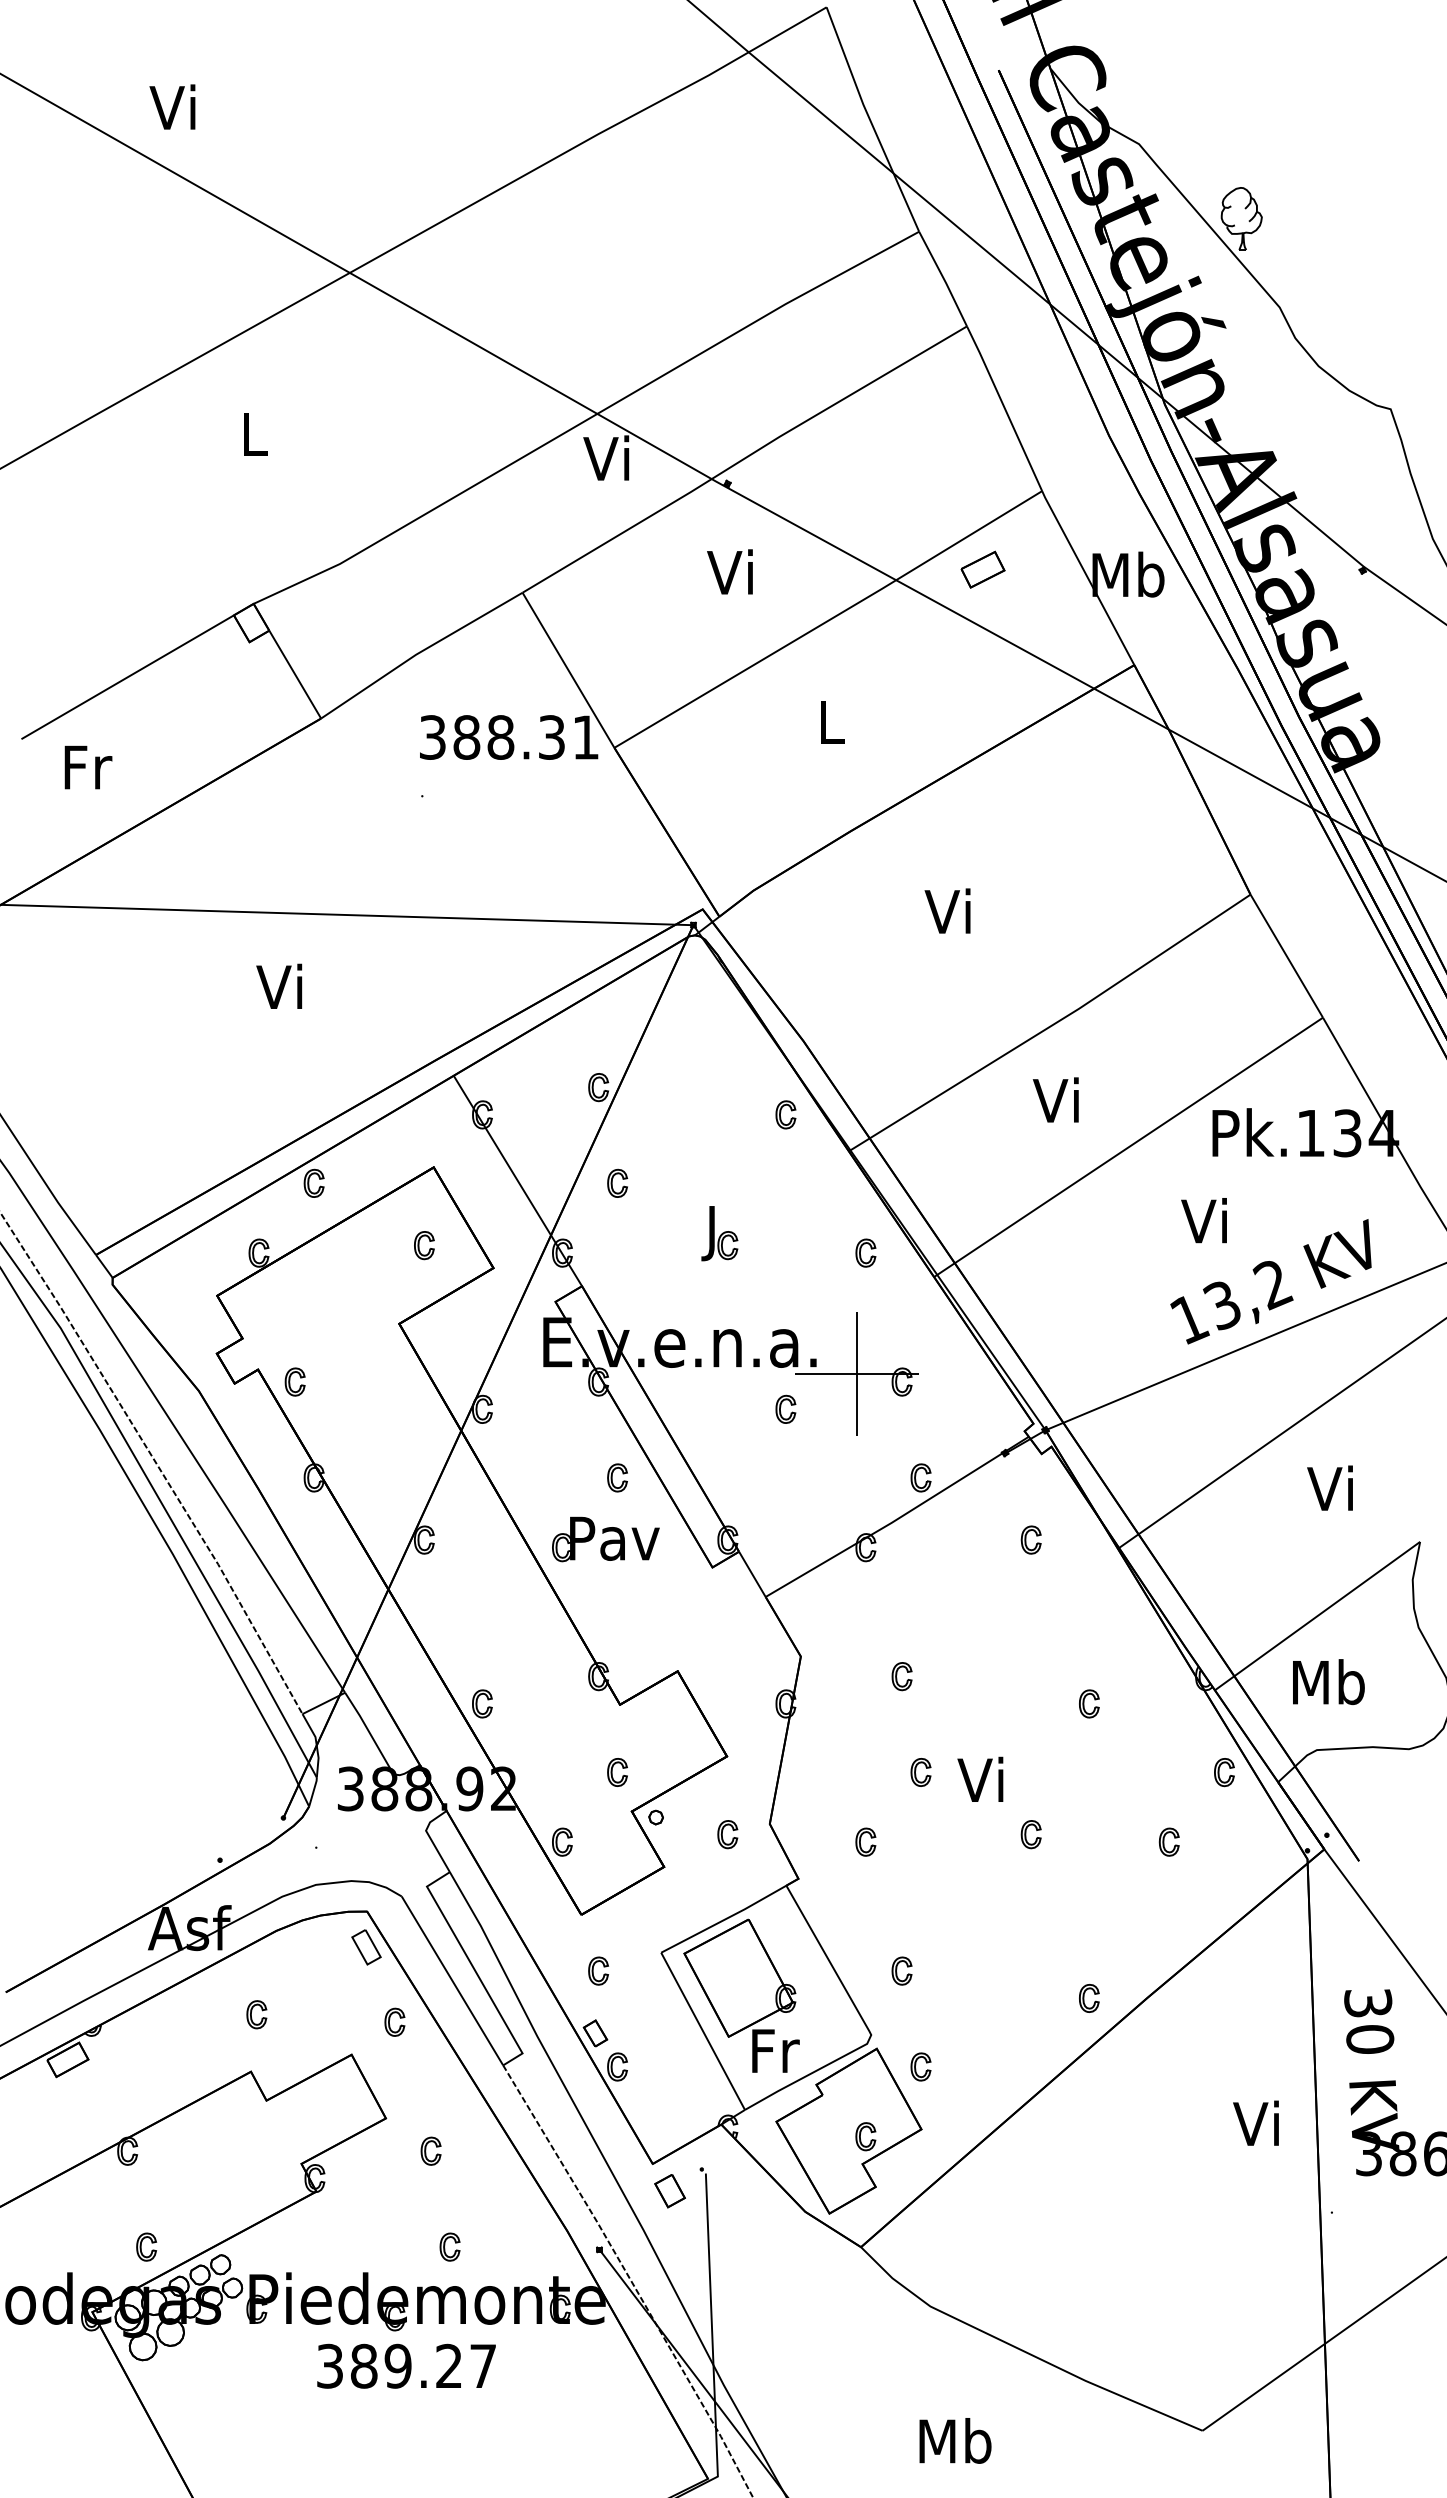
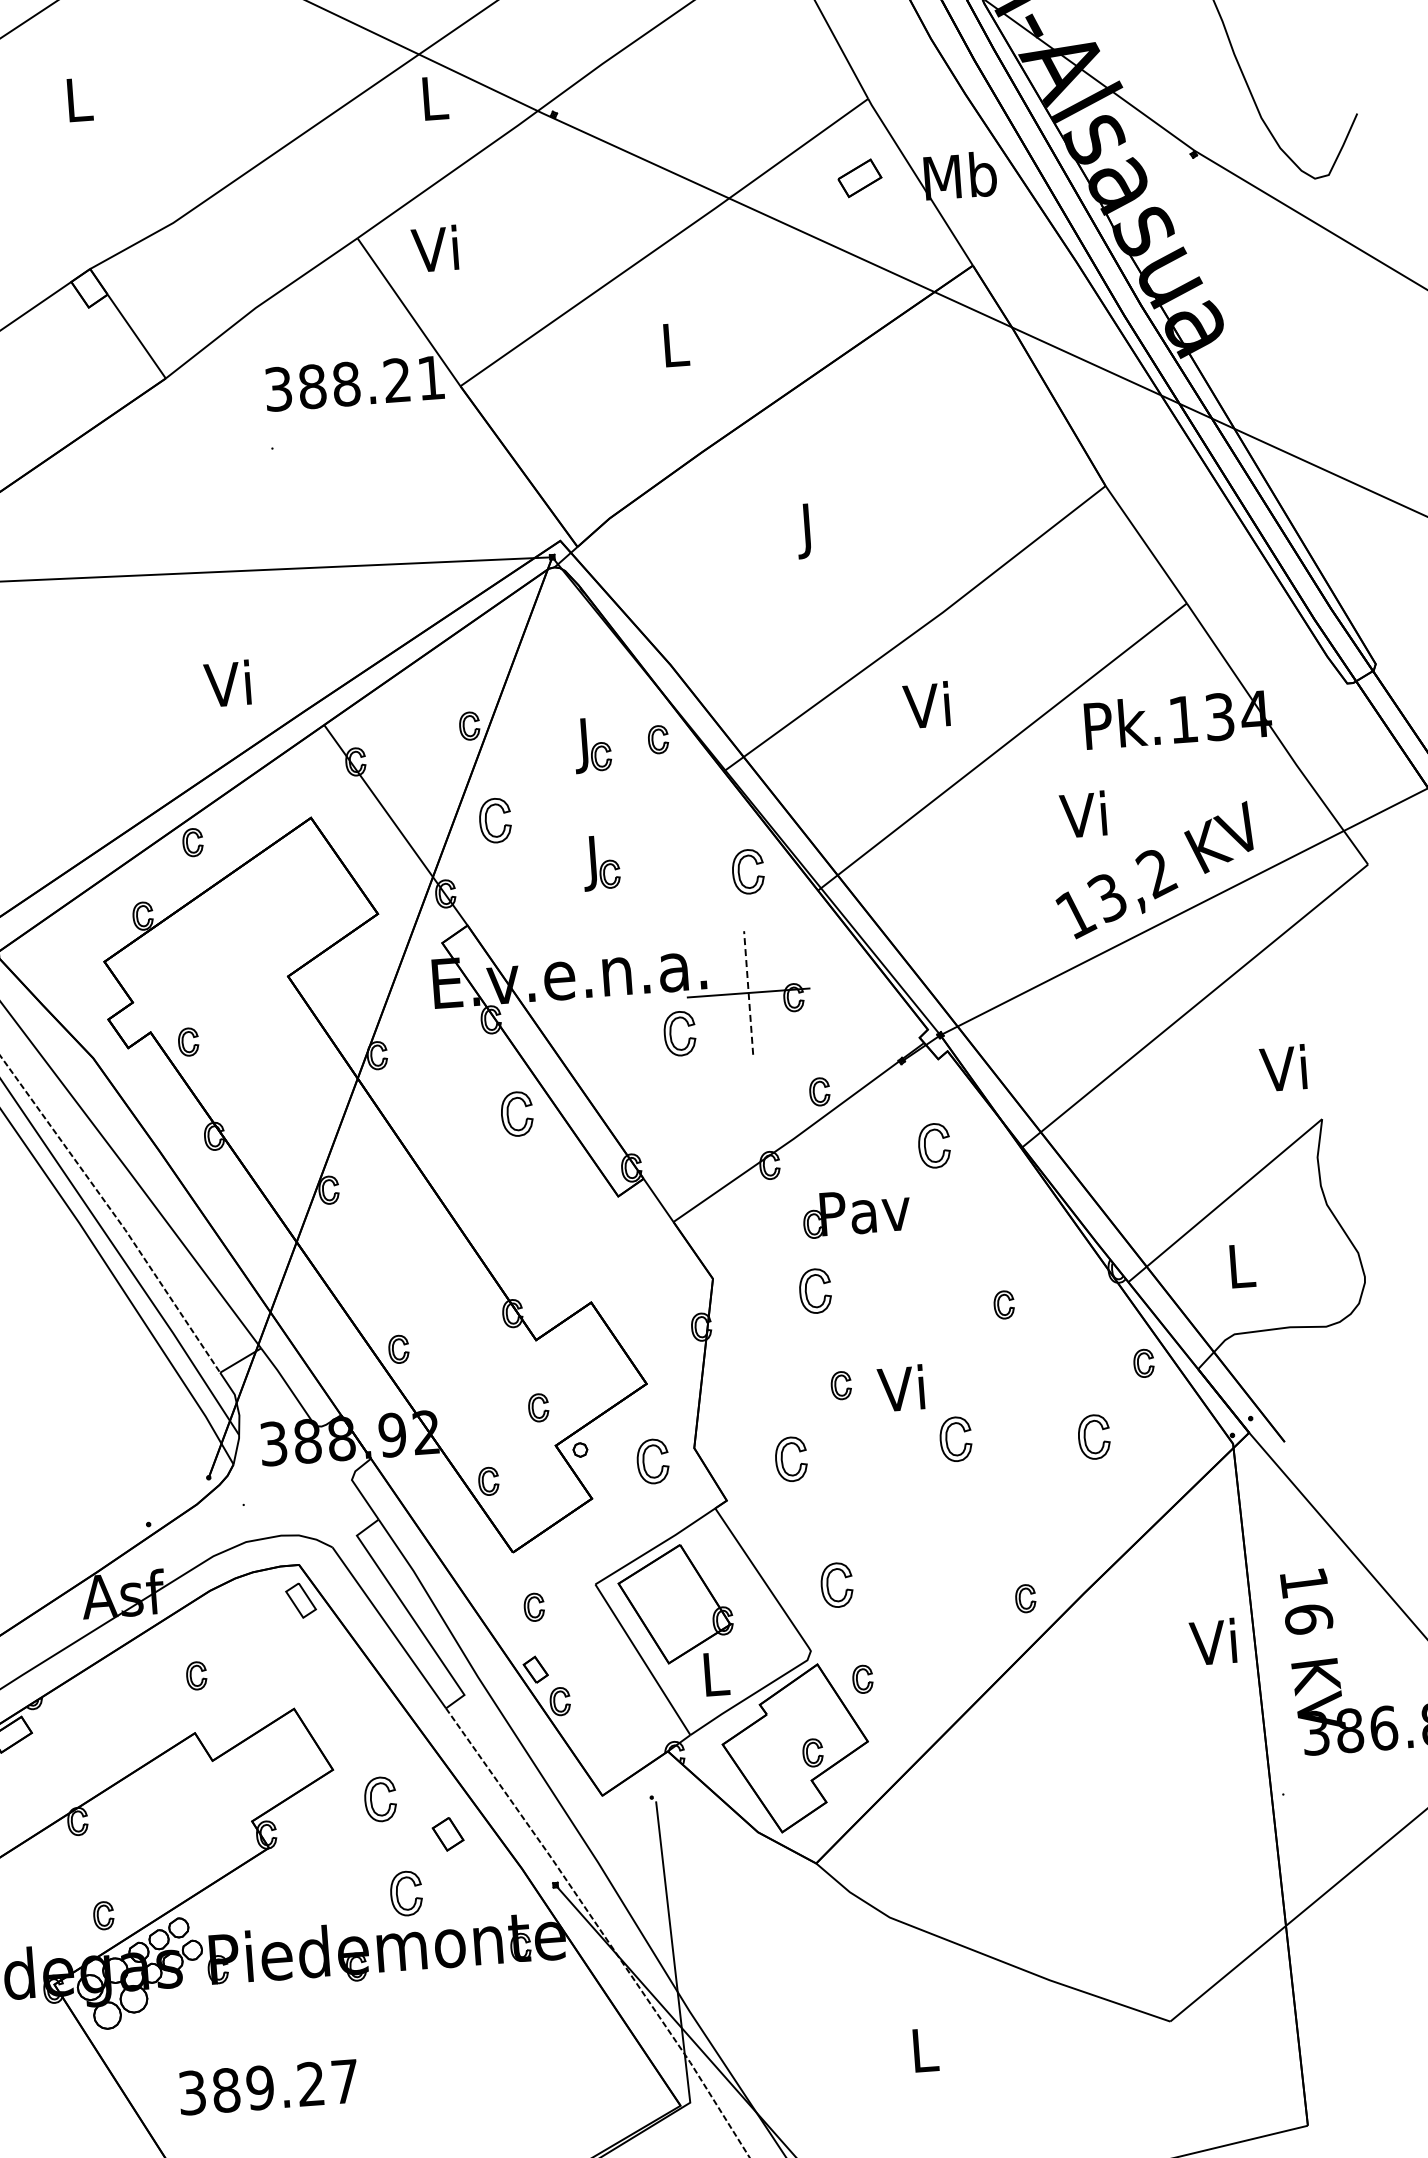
text: (606, 457) -> (431, 97), Vi -> L
part: (982, 569) -> (859, 178), moved
text: (729, 571) -> (434, 248), moved
text: (551, 737) -> (396, 380), 388.31 -> 388.21
text: (947, 916) -> (805, 530), Vi -> J
text: (279, 985) -> (227, 682), moved
part: (719, 1115) -> (592, 745), added
part: (617, 1182) -> (495, 819), size x1.6
part: (424, 1245) -> (307, 896), removed
part: (865, 1252) -> (747, 871), size x1.6
line: (857, 1374) -> (748, 993), solid -> dashed
part: (785, 1408) -> (679, 1032), size x1.6
part: (617, 1477) -> (516, 1113), size x1.6
text: (1329, 1487) -> (1282, 1067), moved
part: (605, 1539) -> (856, 1213), moved
part: (1030, 1539) -> (933, 1145), size x1.6
part: (901, 1676) -> (814, 1291), size x1.6
text: (1328, 1682) -> (1241, 1266), Mb -> L
part: (727, 1834) -> (652, 1461), size x1.6
part: (1030, 1834) -> (955, 1439), size x1.6
part: (865, 1841) -> (790, 1458), size x1.6
part: (1168, 1841) -> (1093, 1436), size x1.6
part: (901, 1970) -> (836, 1584), size x1.6
part: (394, 2021) -> (334, 1672), removed
text: (1369, 2021) -> (1306, 1601), 30 -> 16
text: (775, 2050) -> (716, 1673), Fr -> L
text: (1255, 2122) -> (1212, 1641), moved
part: (430, 2150) -> (379, 1798), size x1.6
part: (669, 2191) -> (447, 1834), moved
part: (449, 2246) -> (405, 1892), size x1.6
text: (406, 2365) -> (268, 2086), moved
text: (955, 2440) -> (924, 2049), Mb -> L

